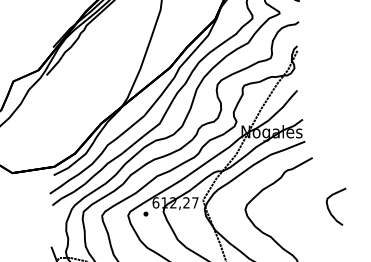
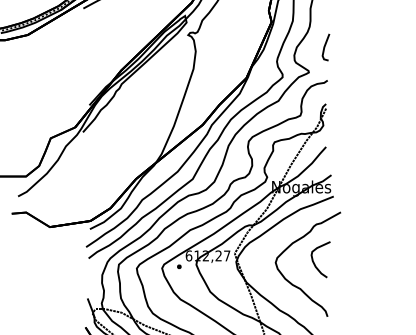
curve: (329, 209) -> (314, 262), moved

